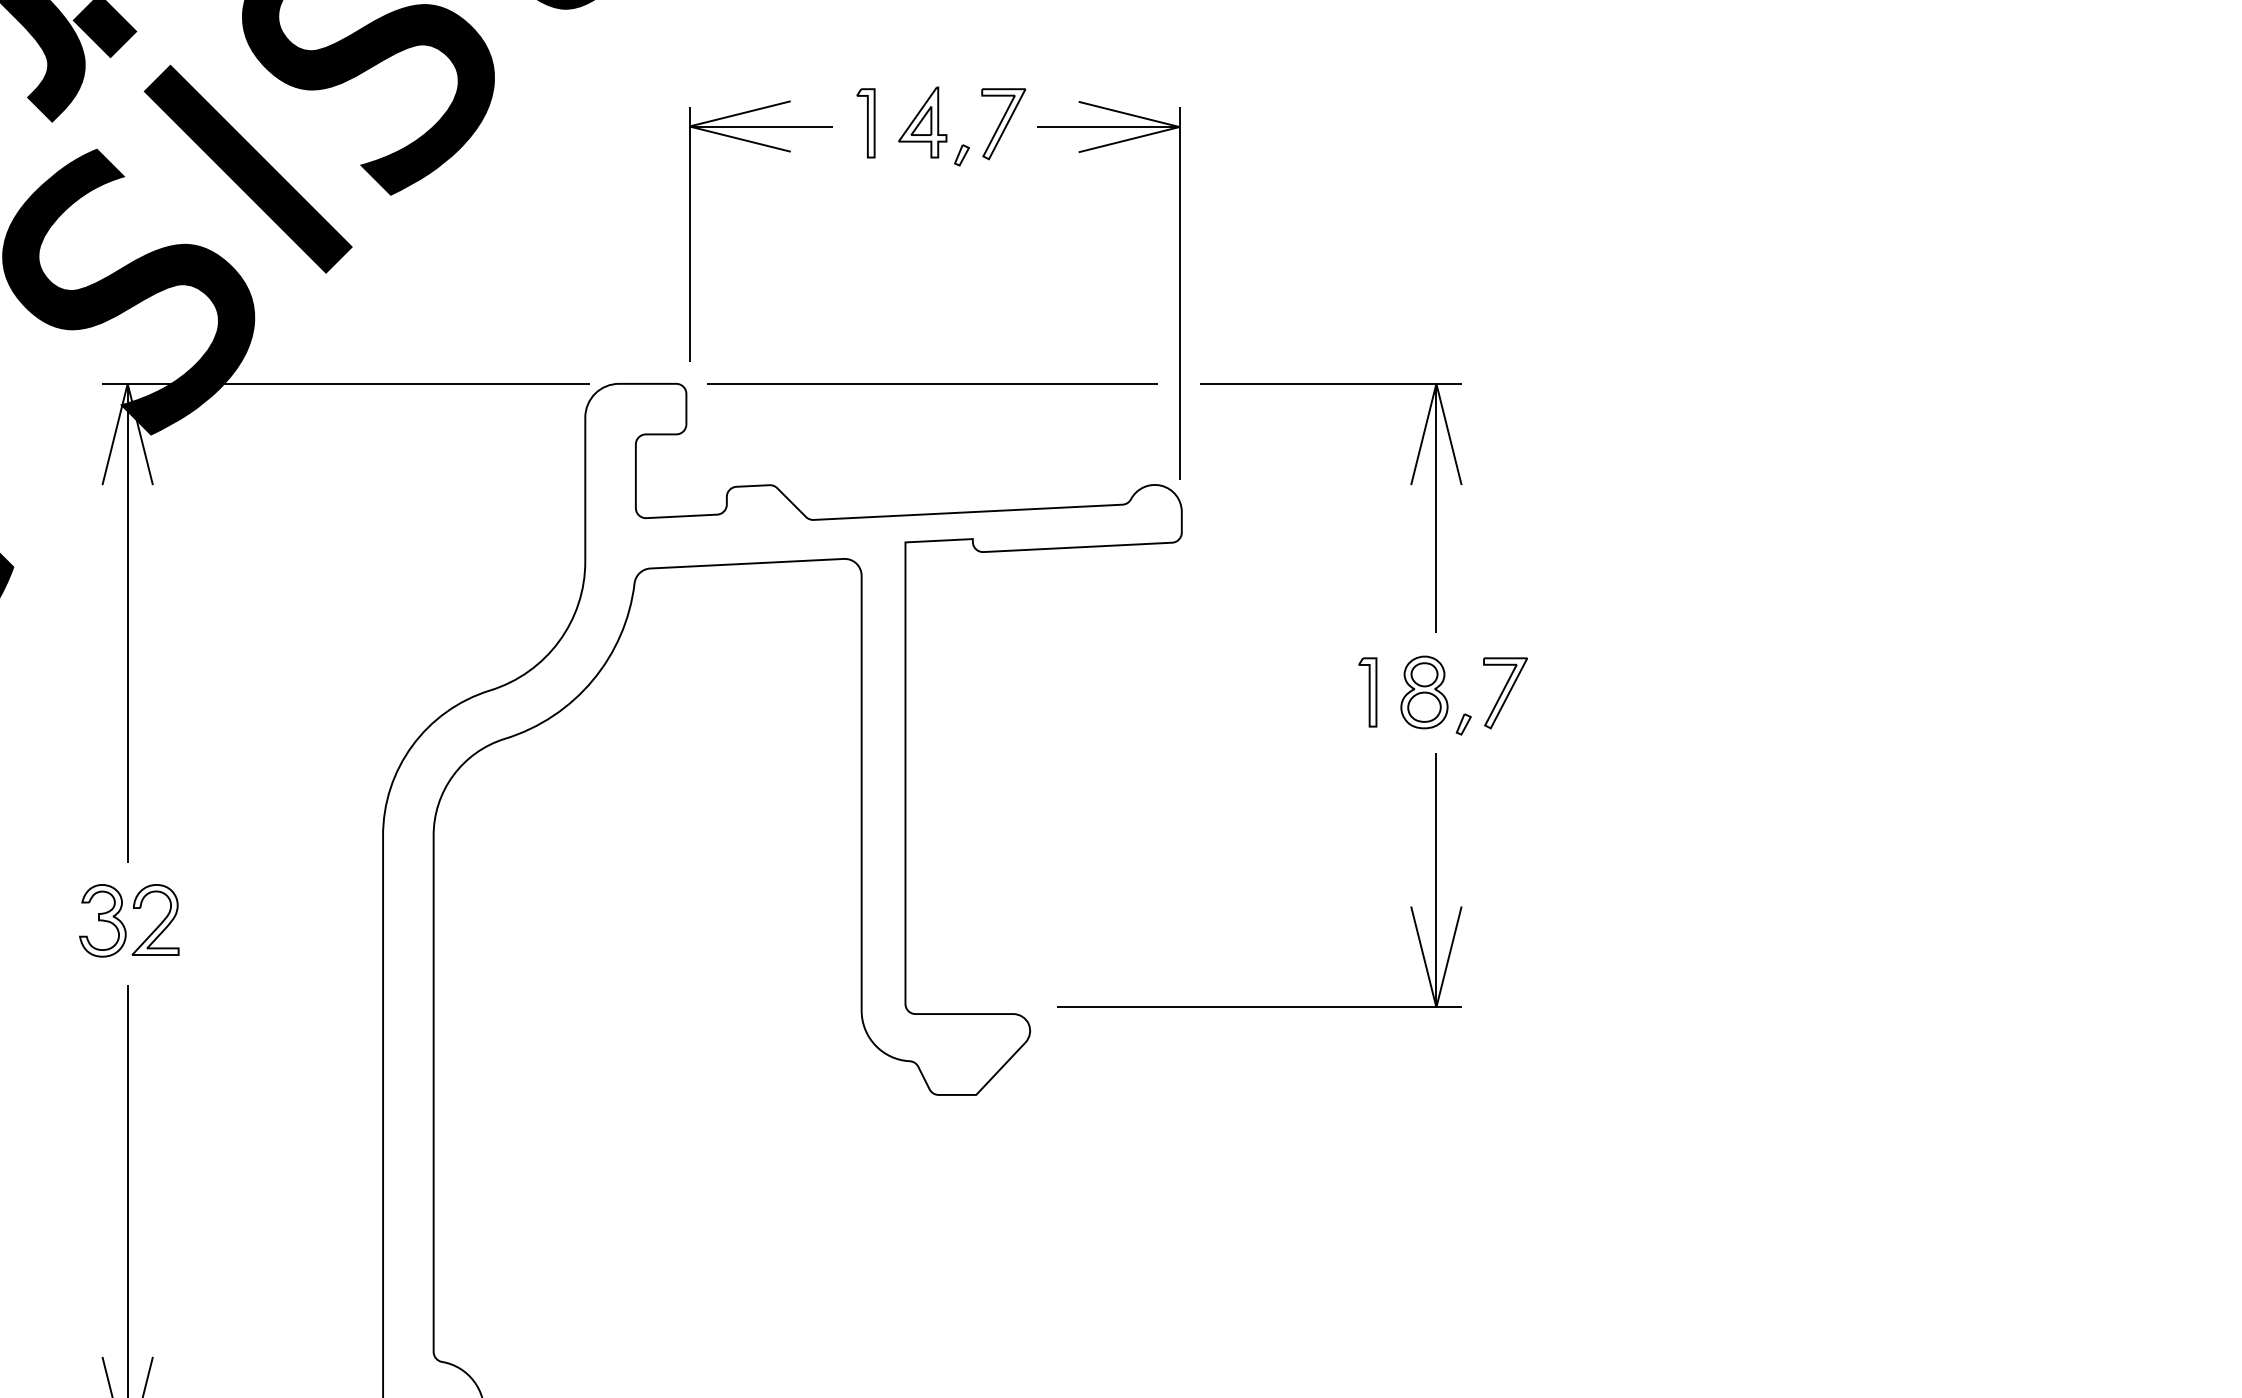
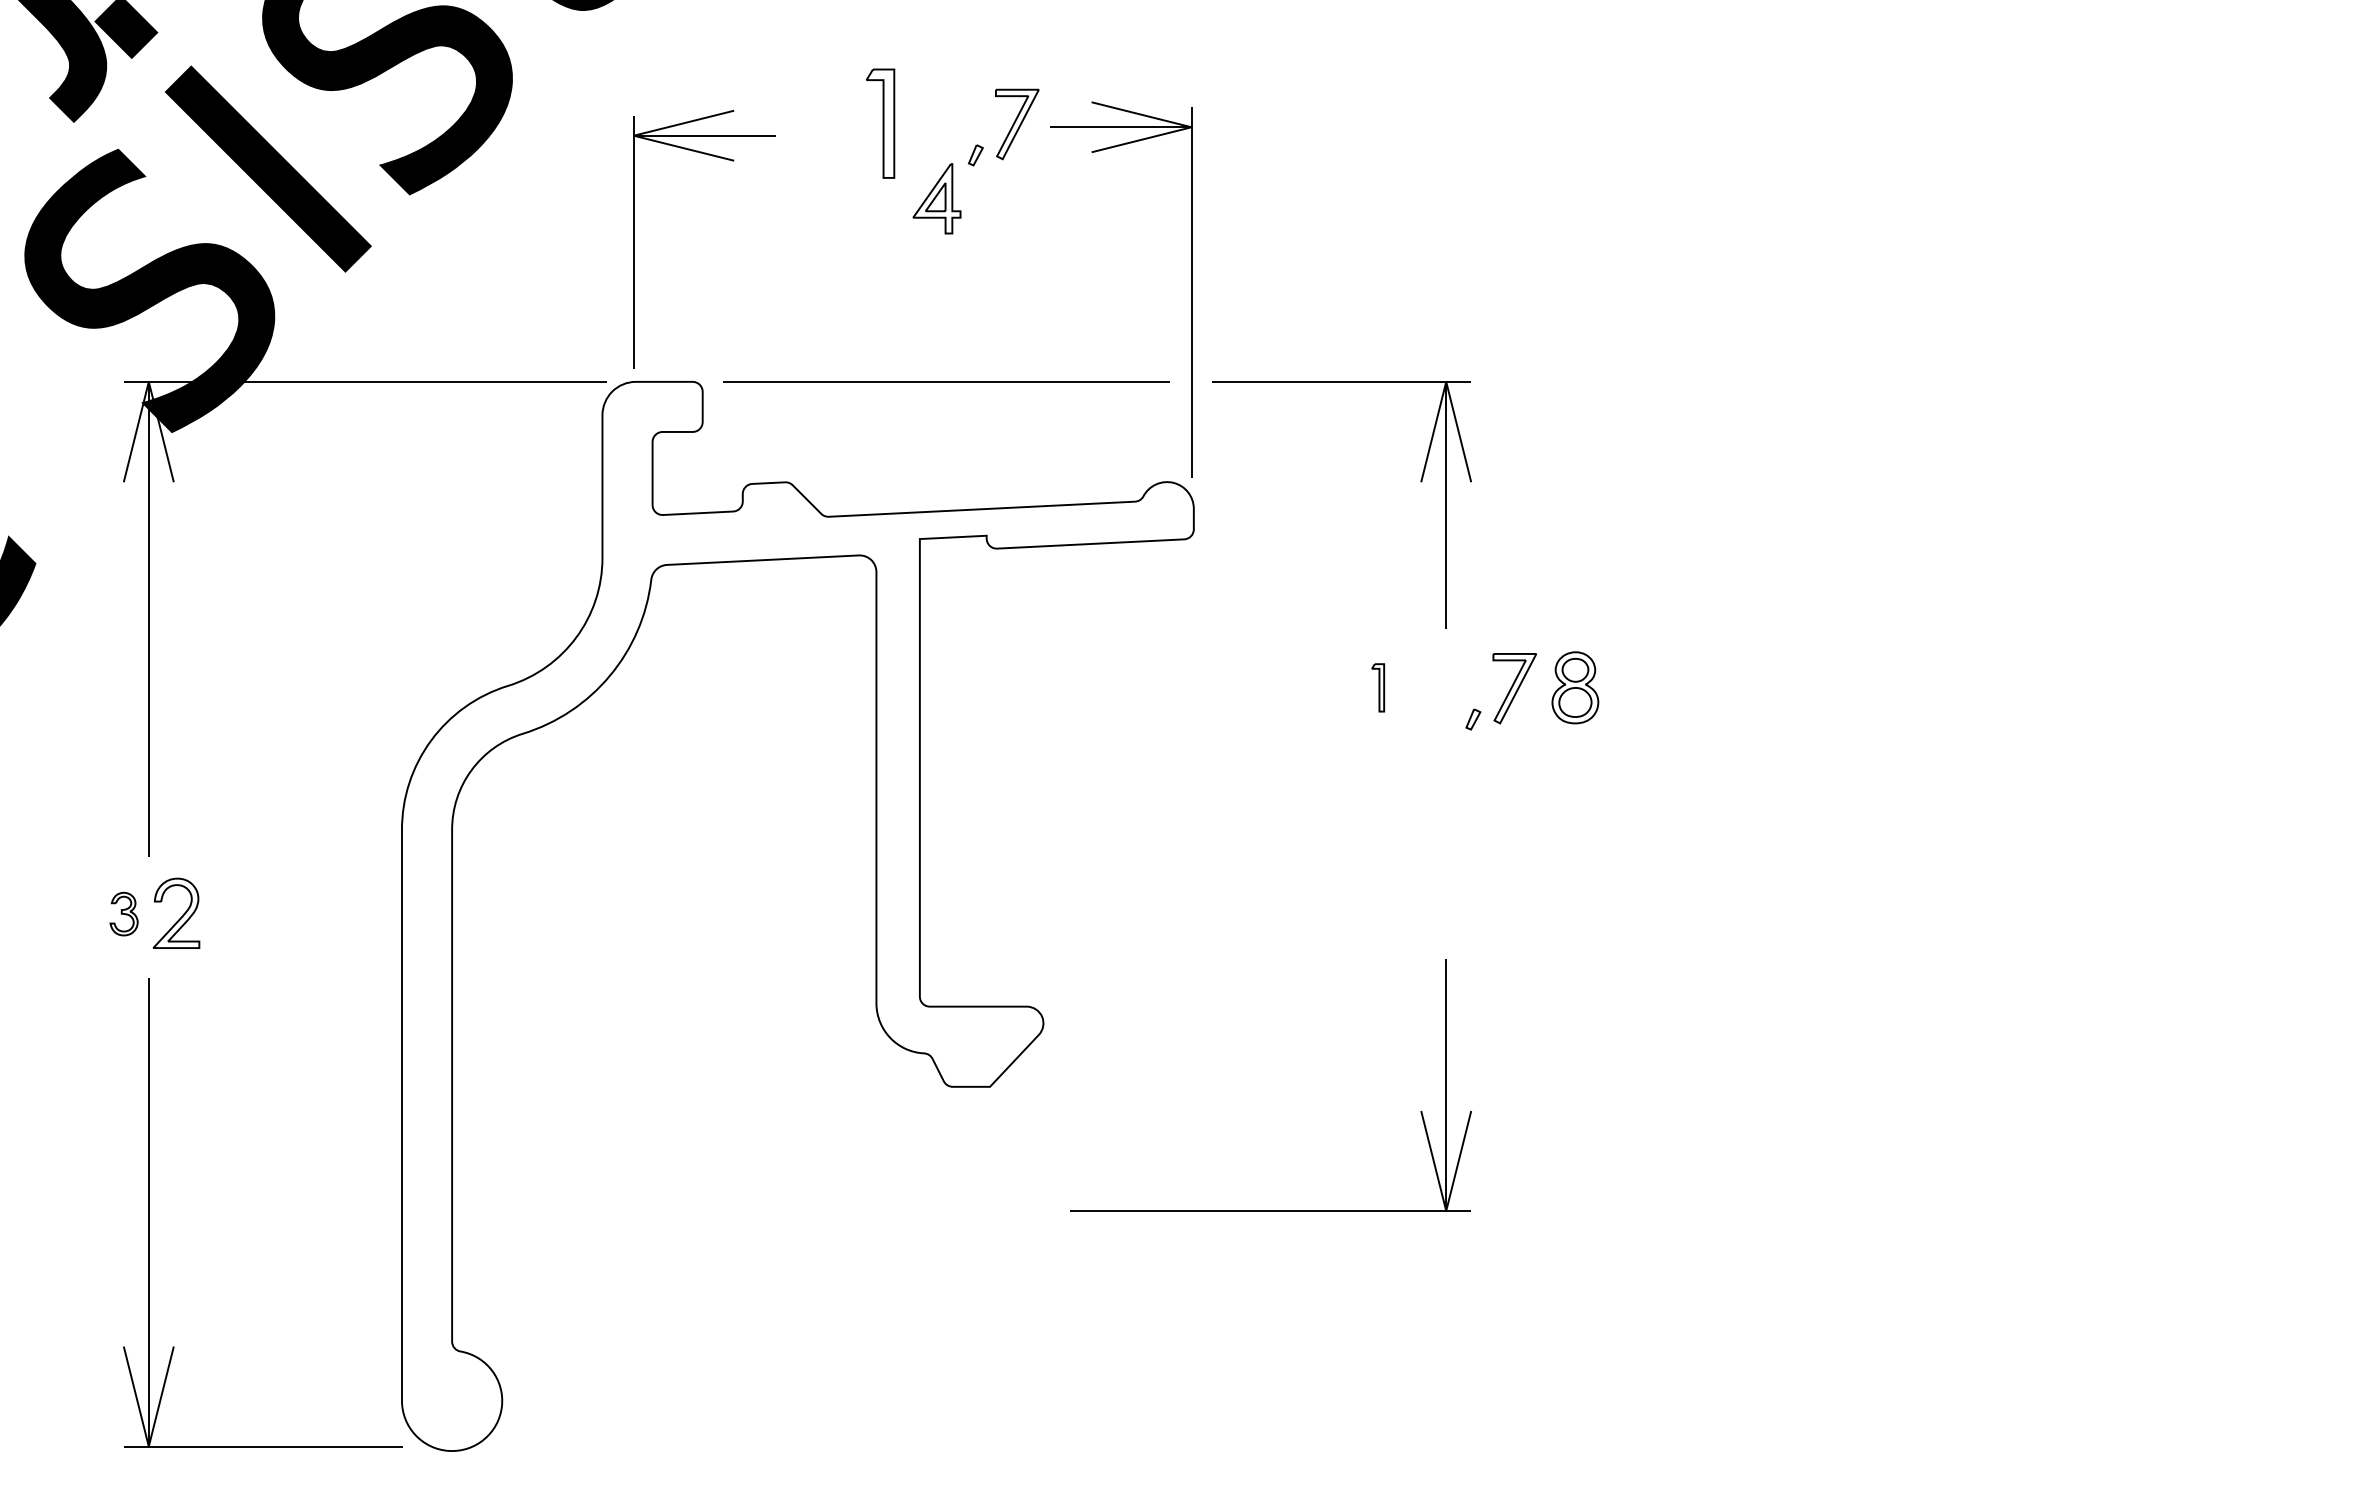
part: (922, 122) -> (936, 198), moved
part: (865, 123) -> (880, 123), size x1.6
part: (690, 231) -> (634, 239), moved
part: (1367, 692) -> (1377, 687), size x0.7
part: (1424, 692) -> (1575, 687), moved
part: (102, 920) -> (123, 913), size x0.6
part: (1259, 1006) -> (1270, 1210), moved

